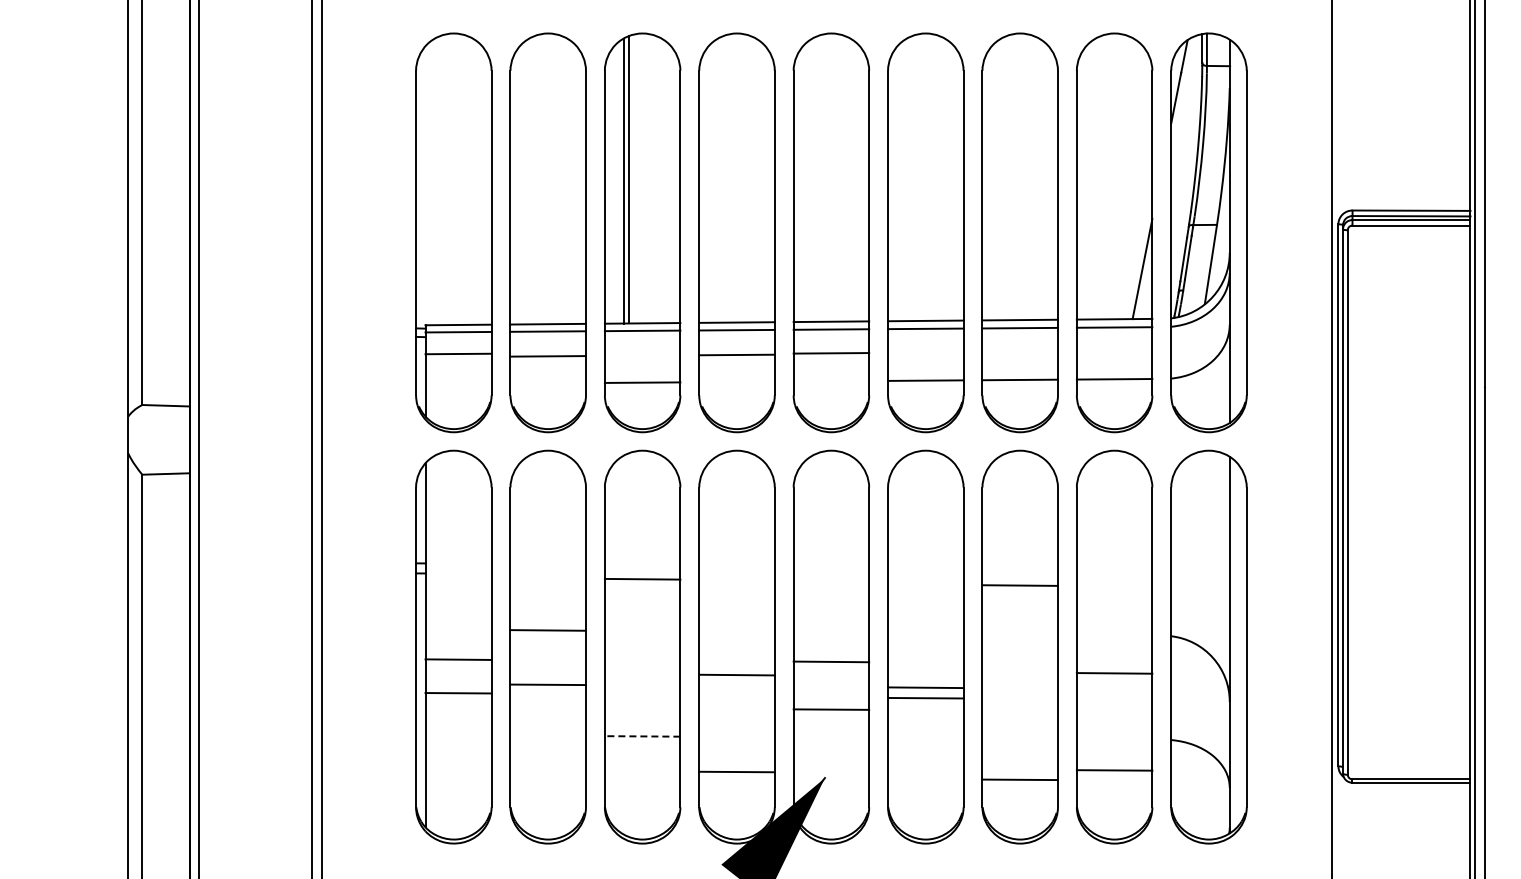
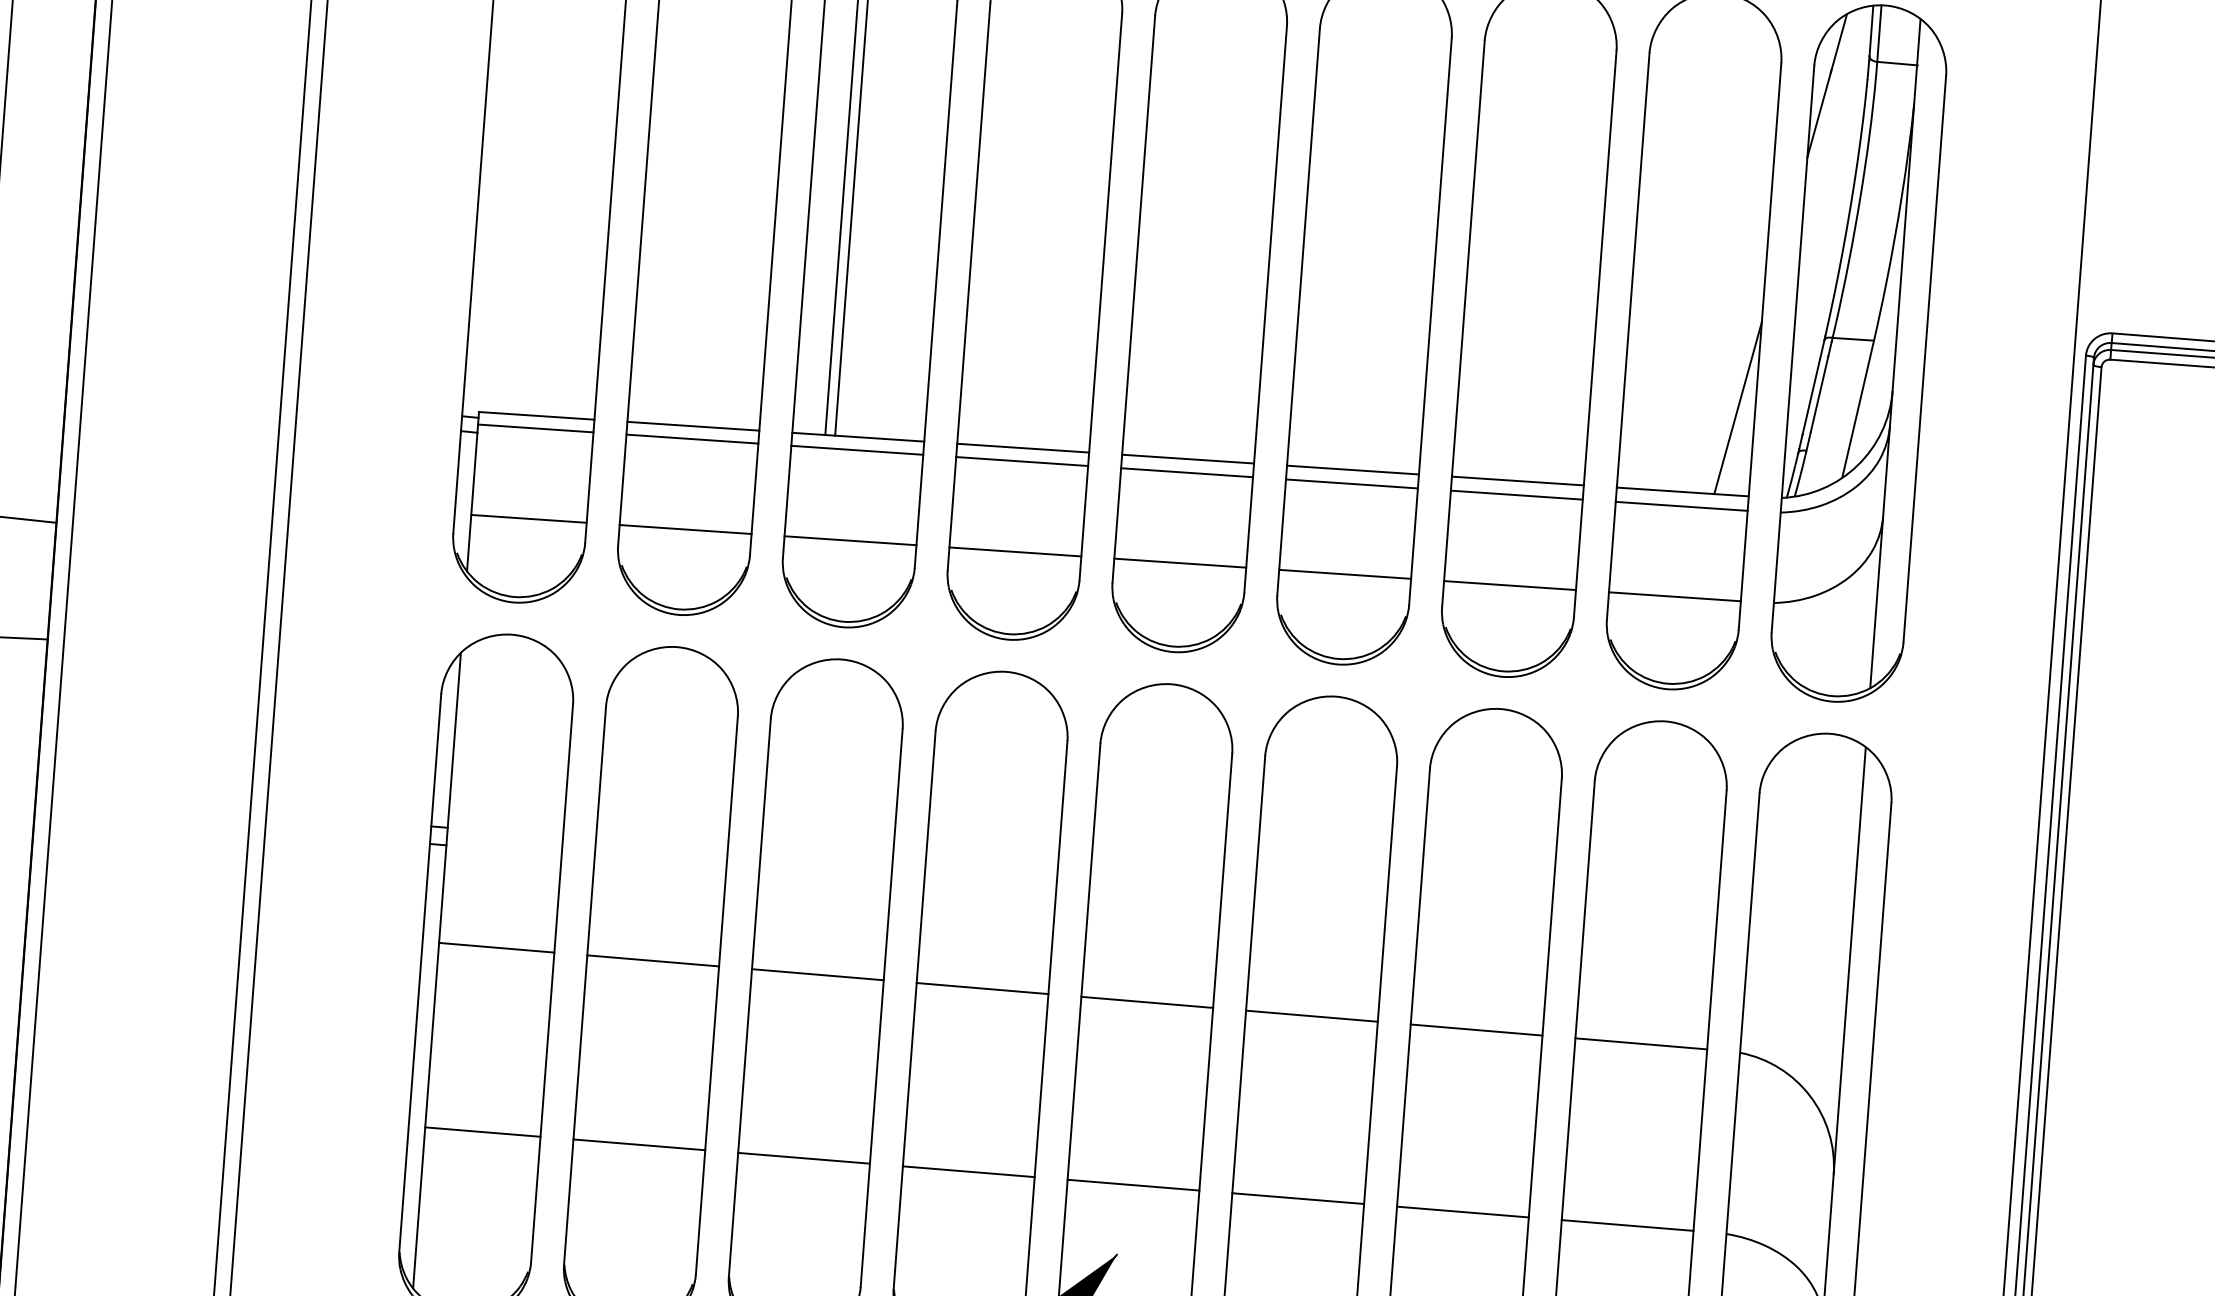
line: (458, 353) -> (528, 517), moved
line: (831, 353) -> (1180, 563), moved
line: (736, 354) -> (1014, 550), moved
line: (547, 356) -> (684, 529), moved
line: (642, 578) -> (817, 973), moved
line: (1019, 585) -> (1475, 1029), moved
line: (458, 659) -> (496, 947), moved
line: (831, 661) -> (1147, 1001), moved
line: (1114, 673) -> (1641, 1044), moved
line: (736, 674) -> (981, 987), moved
line: (547, 684) -> (638, 1144), moved
line: (925, 687) -> (1311, 1015), moved
line: (458, 693) -> (482, 1132), moved
line: (925, 697) -> (1297, 1197), moved
line: (831, 709) -> (1133, 1184), moved
line: (642, 736) -> (803, 1158), dashed -> solid
line: (1114, 770) -> (1627, 1225), moved
line: (736, 771) -> (967, 1170), moved
line: (1019, 779) -> (1461, 1211), moved

